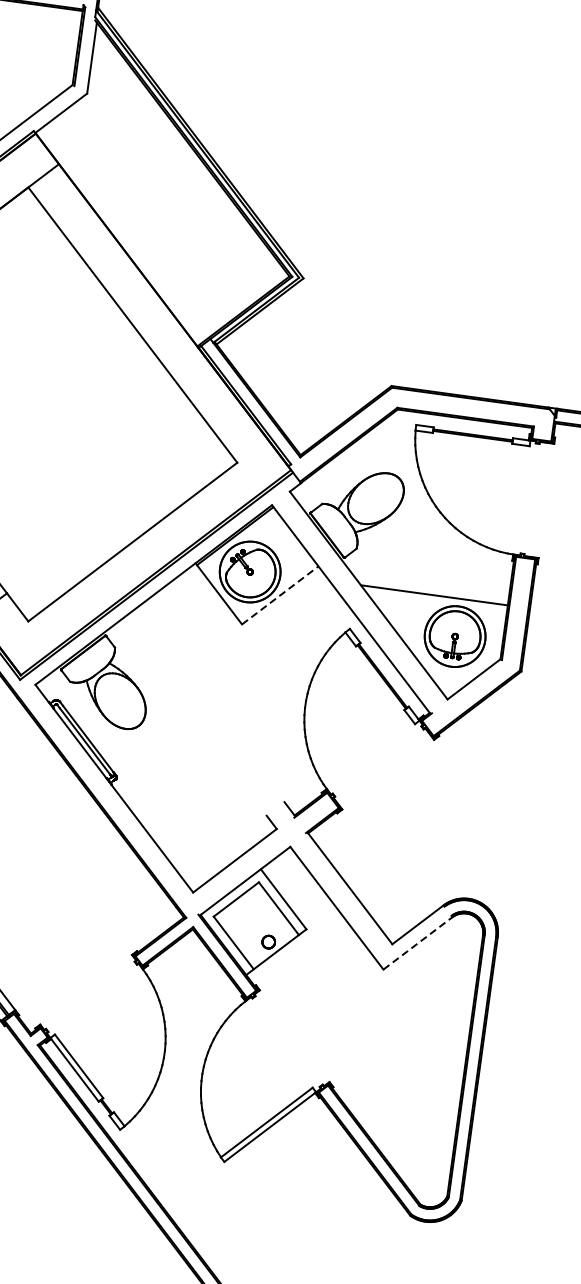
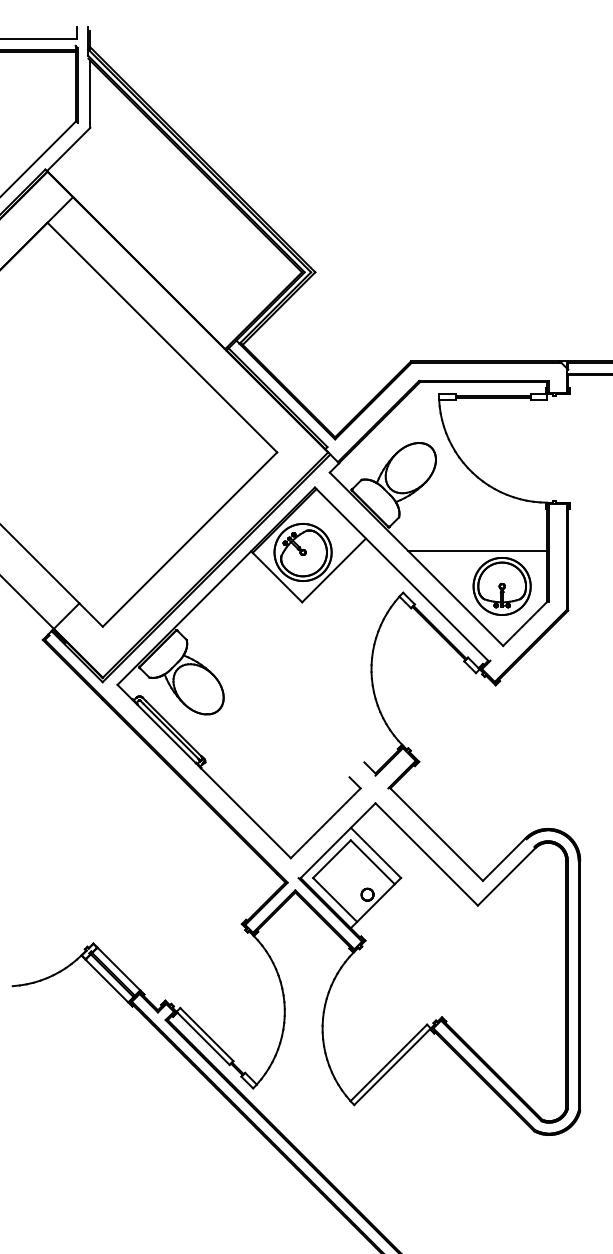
line: (280, 595) -> (334, 570), dashed -> solid
line: (417, 942) -> (506, 876), dashed -> solid

